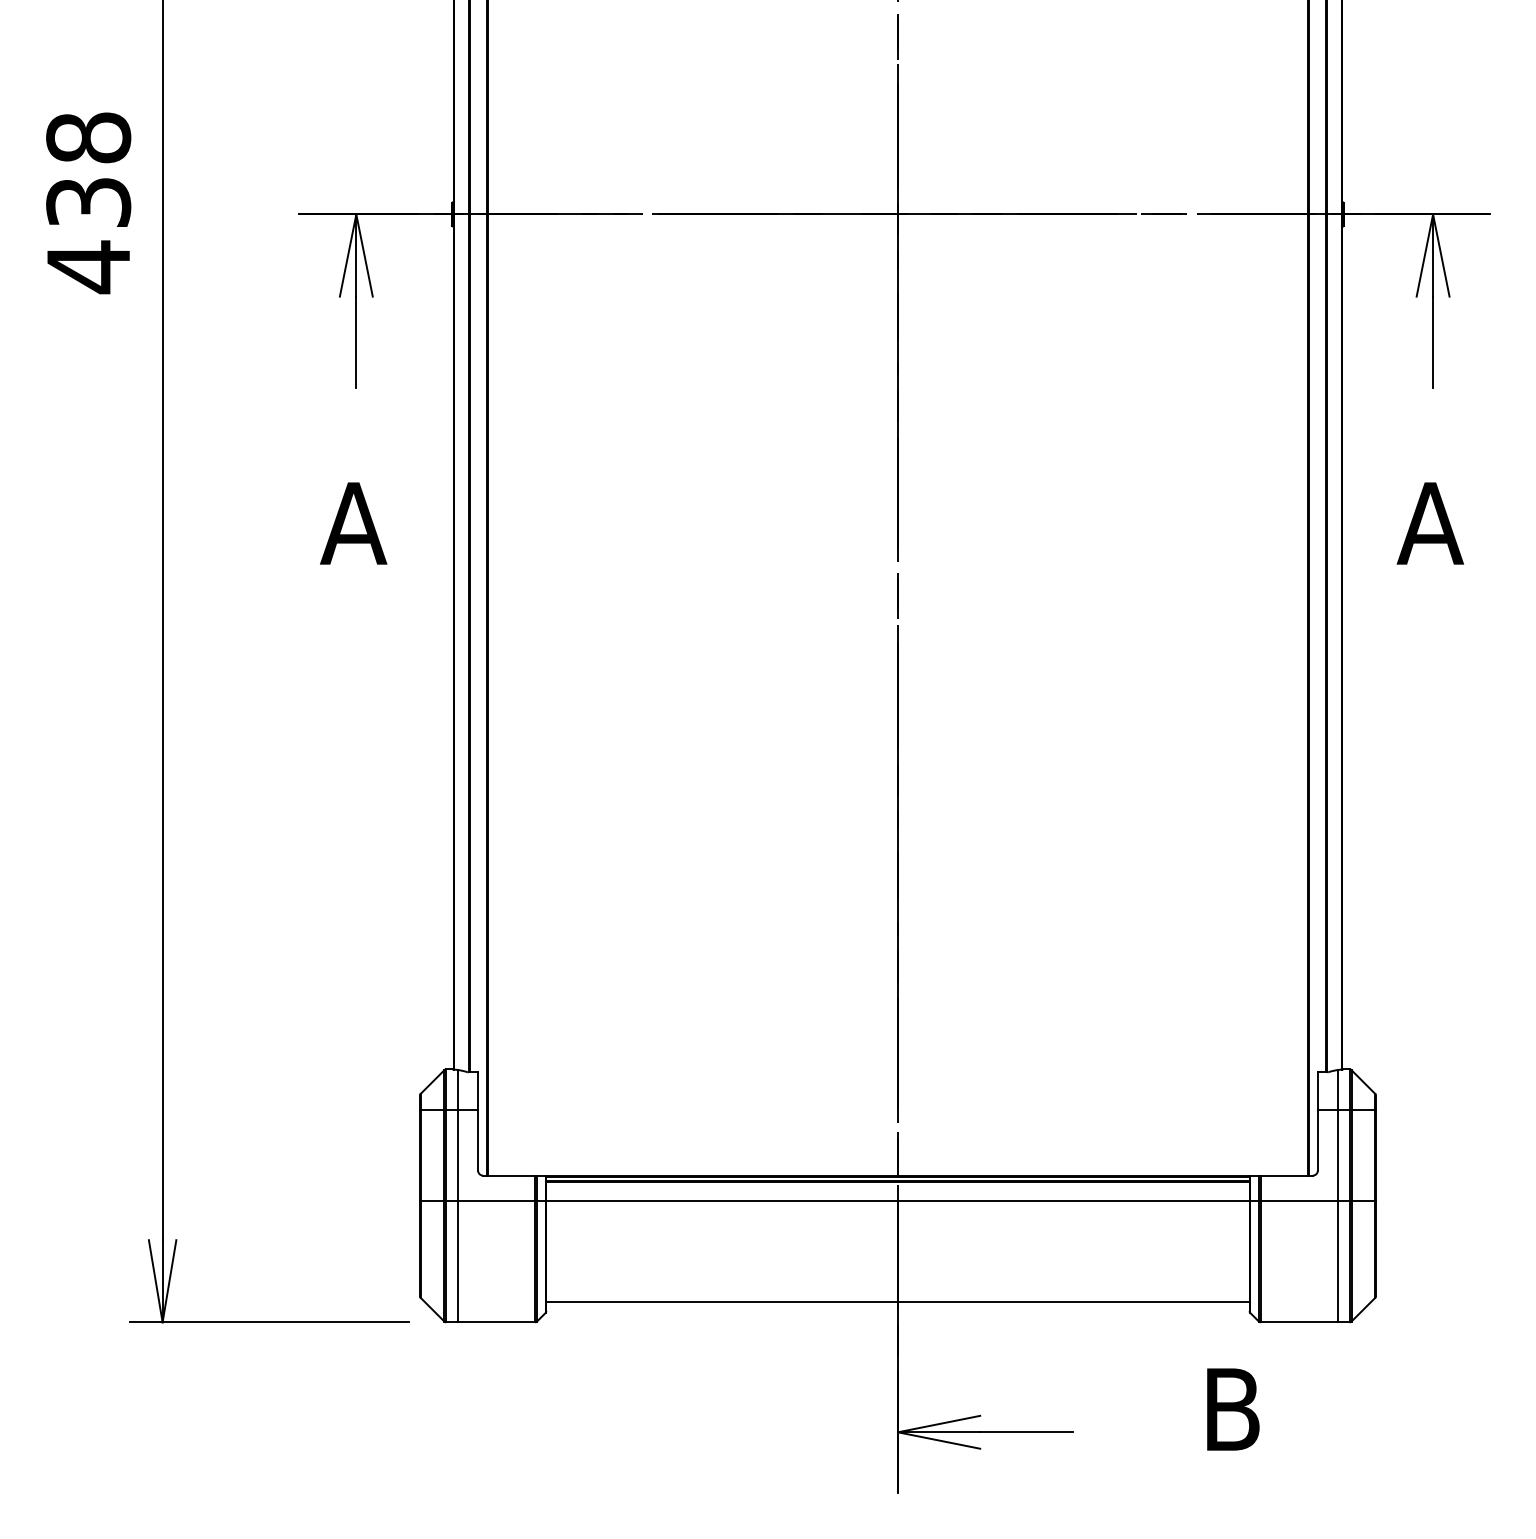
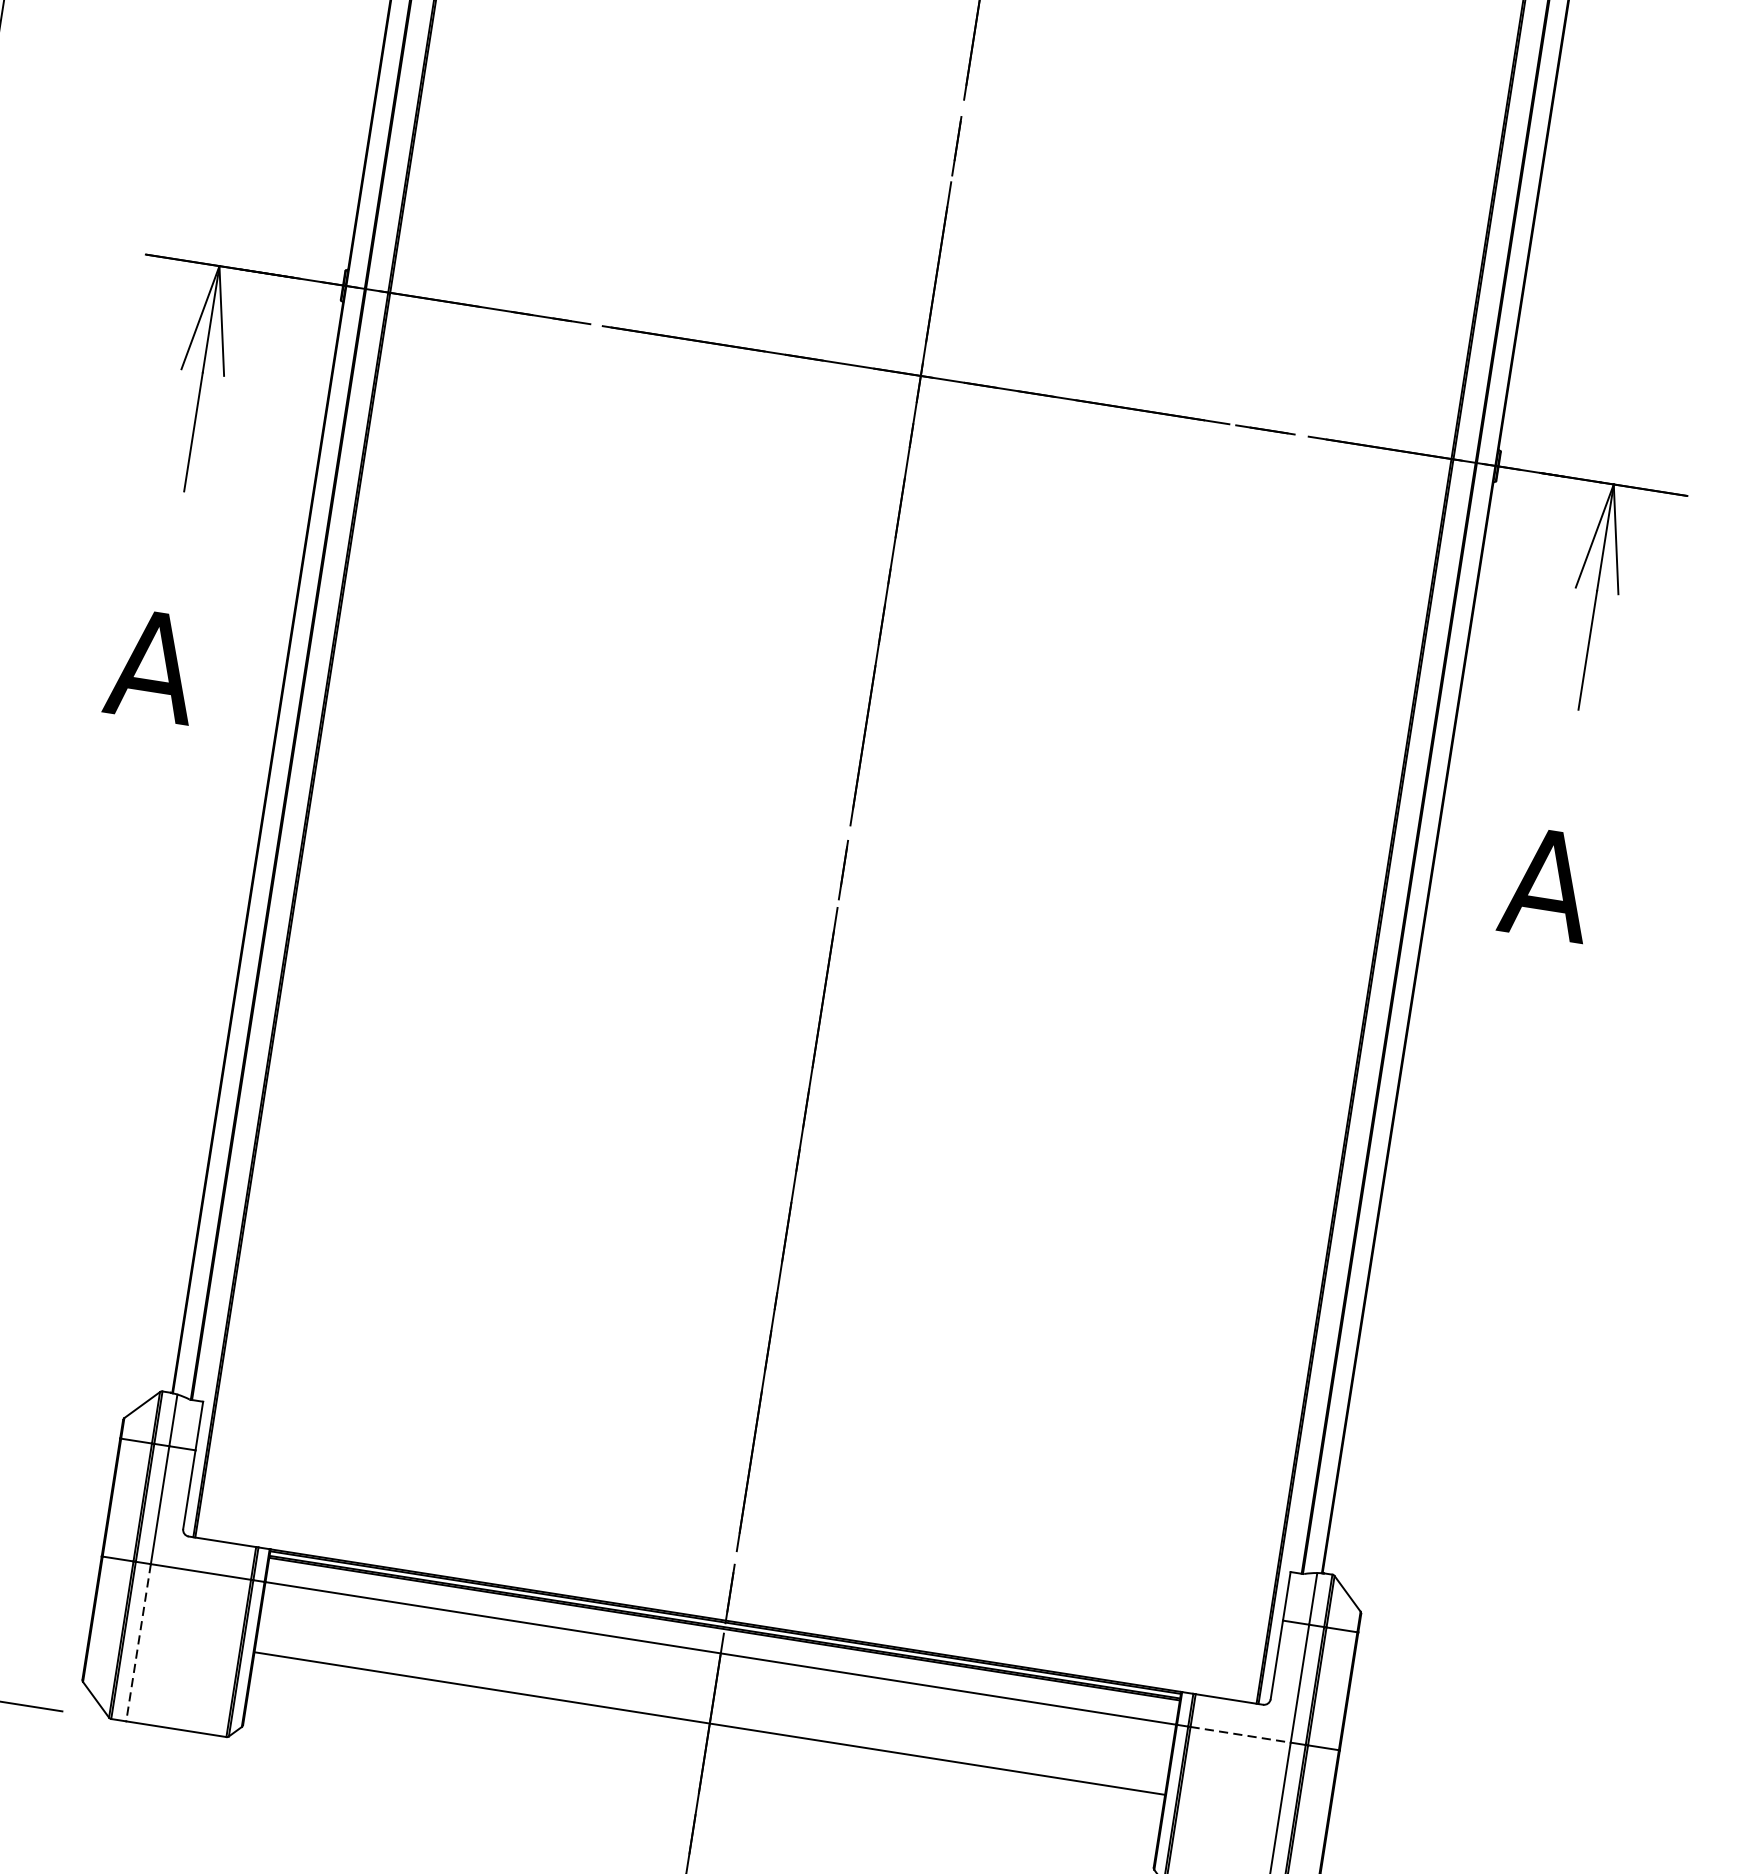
line: (1299, 1200) -> (1240, 1734), solid -> dashed
line: (457, 1261) -> (138, 1642), solid -> dashed
line: (897, 1302) -> (709, 1723), moved

